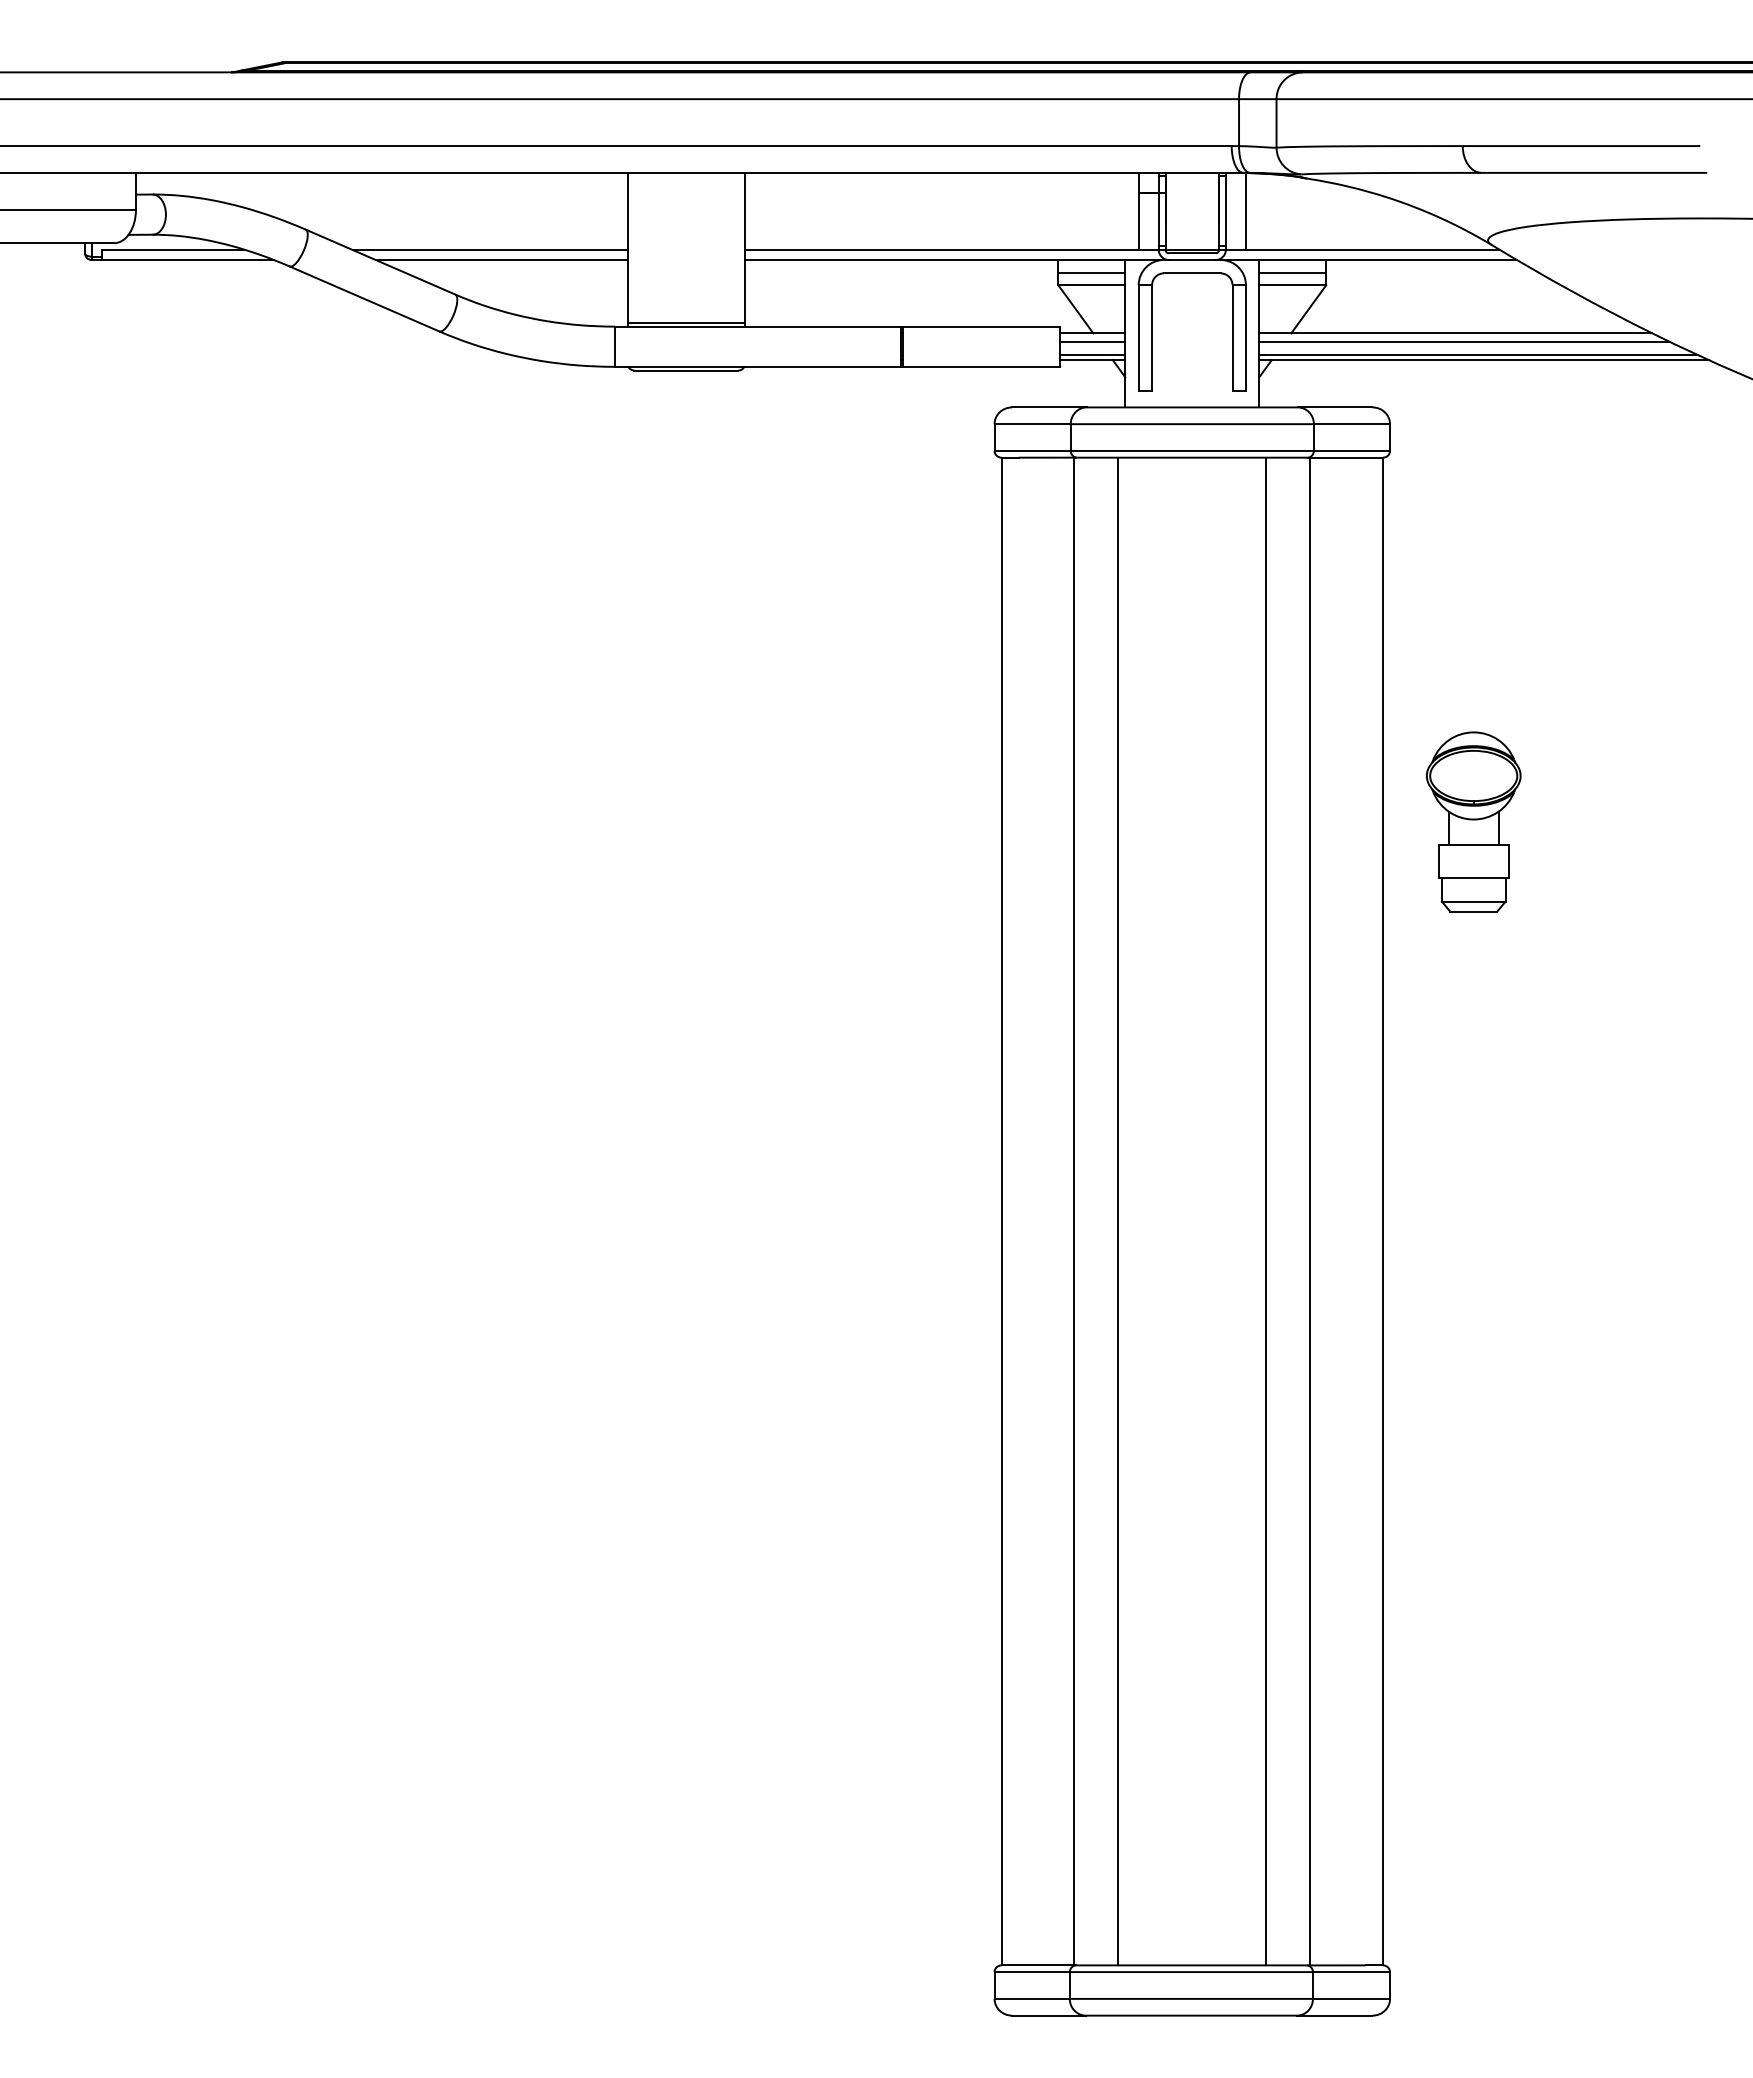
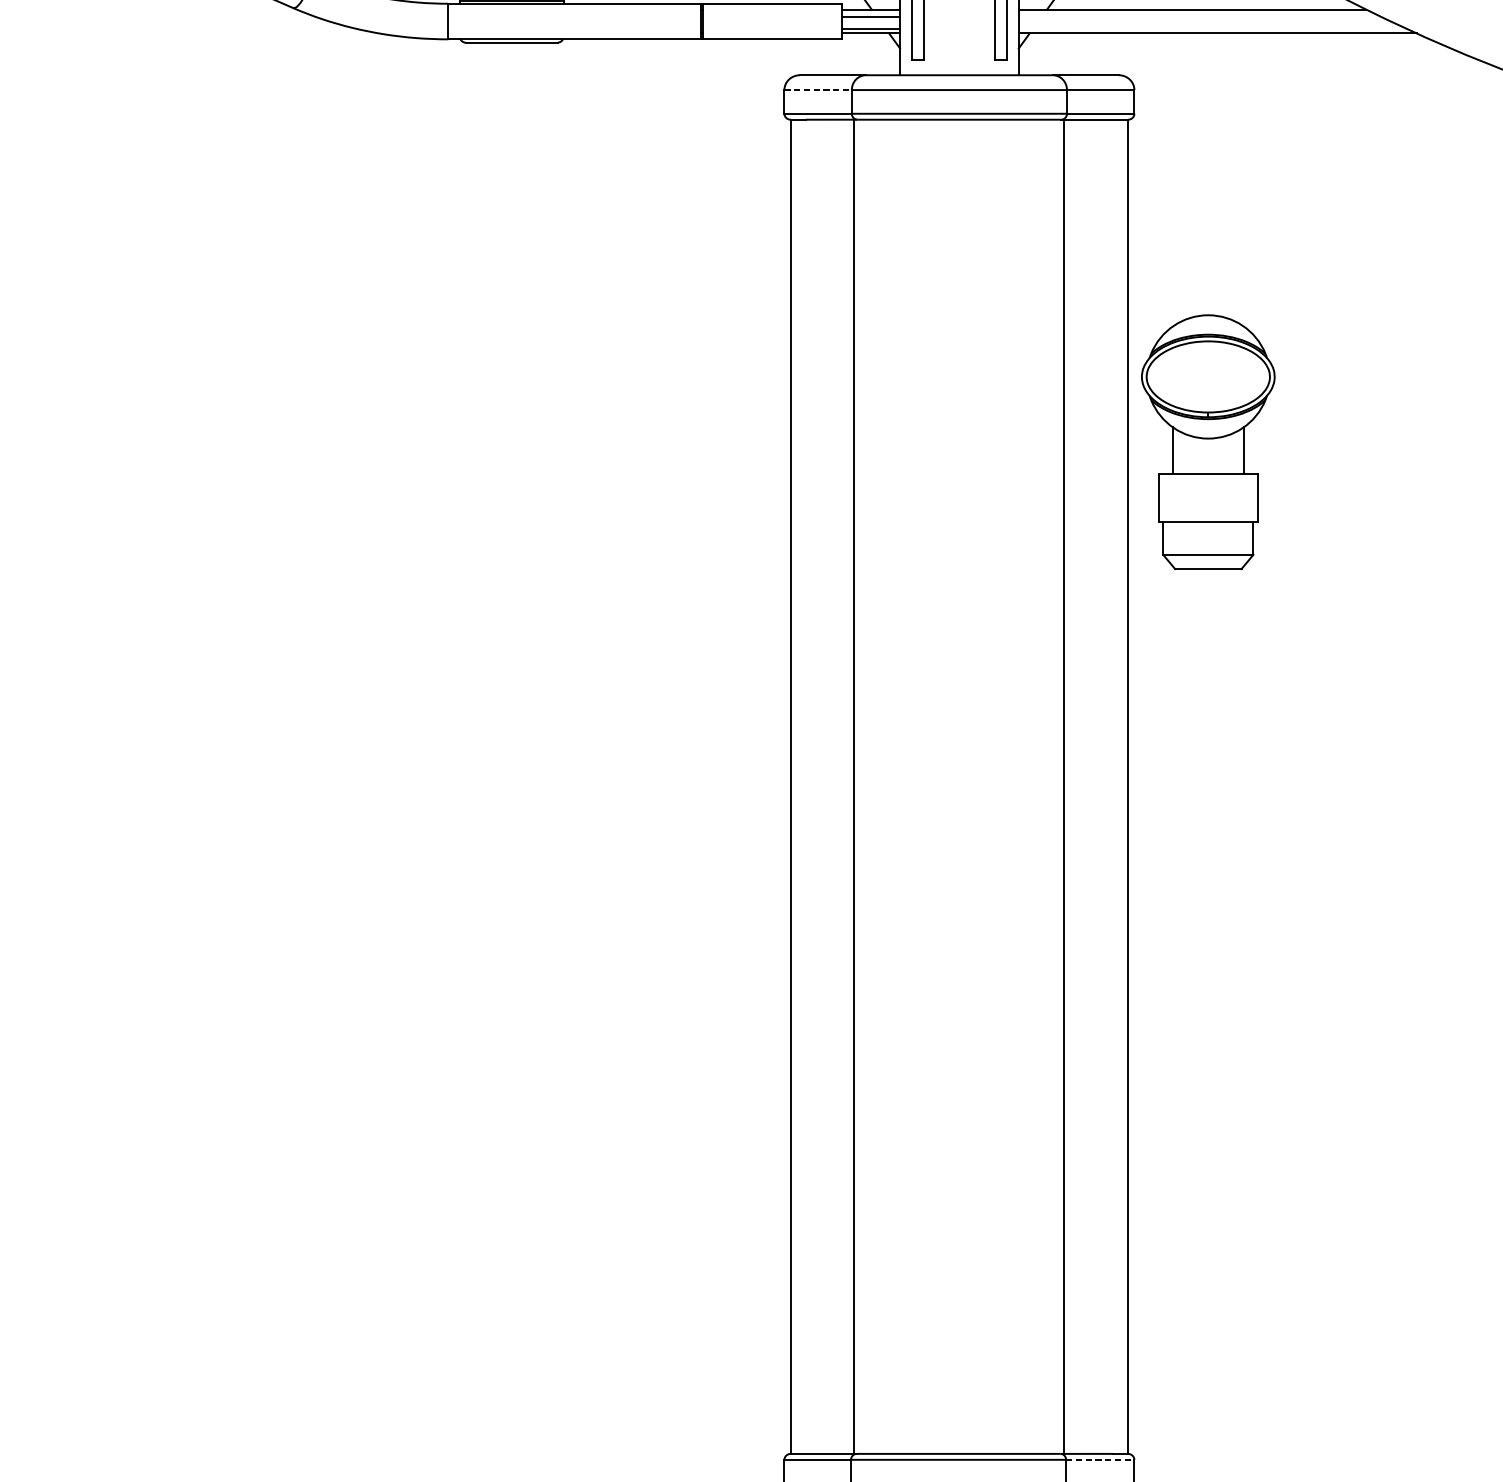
line: (1464, 341) -> (1200, 16), removed
line: (1478, 355) -> (1212, 29), removed
line: (1033, 424) -> (818, 90), solid -> dashed
part: (1473, 821) -> (1208, 441), size x1.6
line: (1117, 1211) -> (893, 786), removed
line: (1265, 1211) -> (1024, 786), removed
line: (1351, 1972) -> (1100, 1460), solid -> dashed

